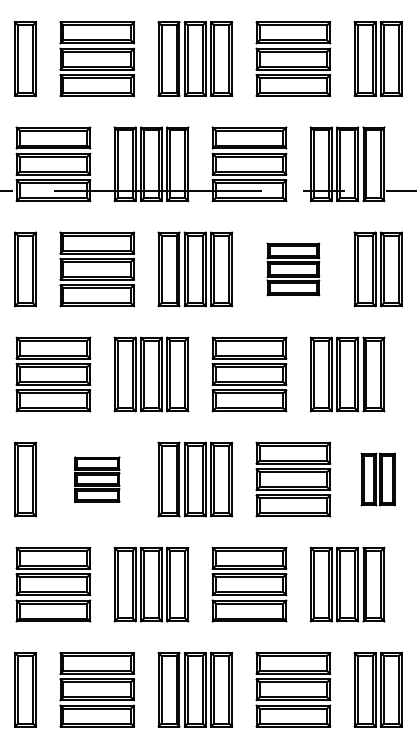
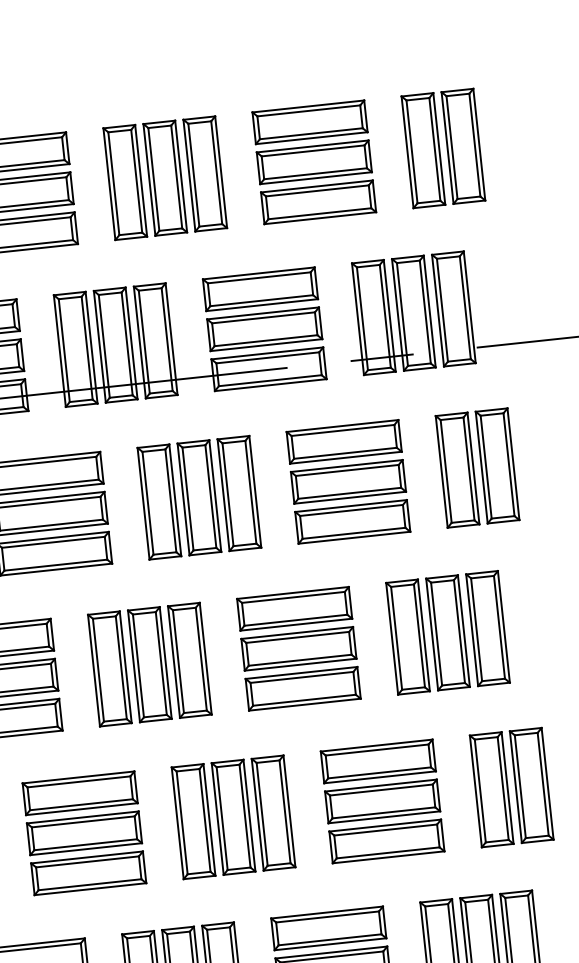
part: (293, 269) -> (348, 482), size x1.43
part: (97, 479) -> (84, 833), size x1.67
part: (377, 479) -> (510, 787), size x1.43

